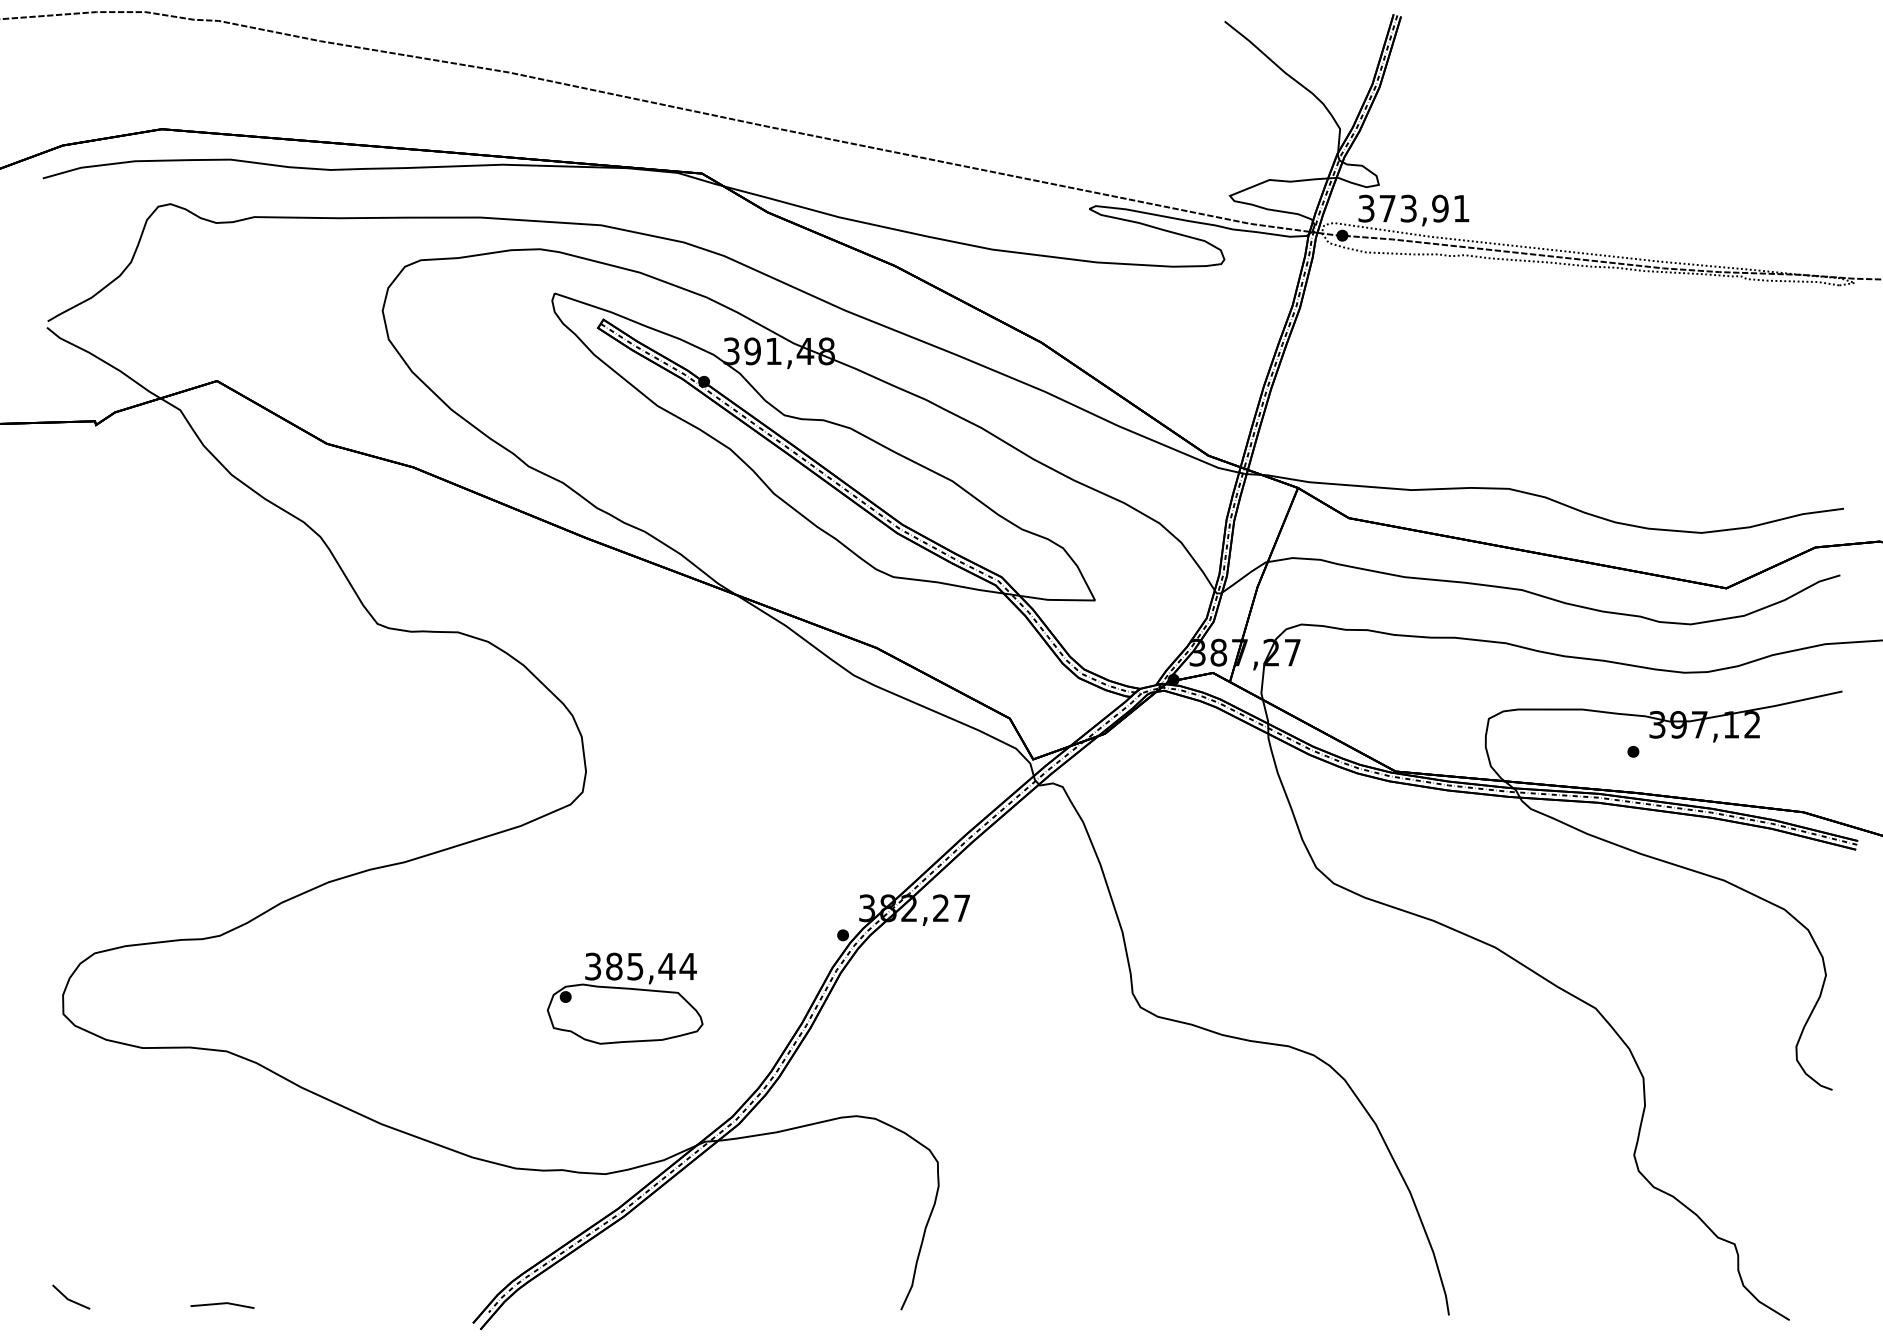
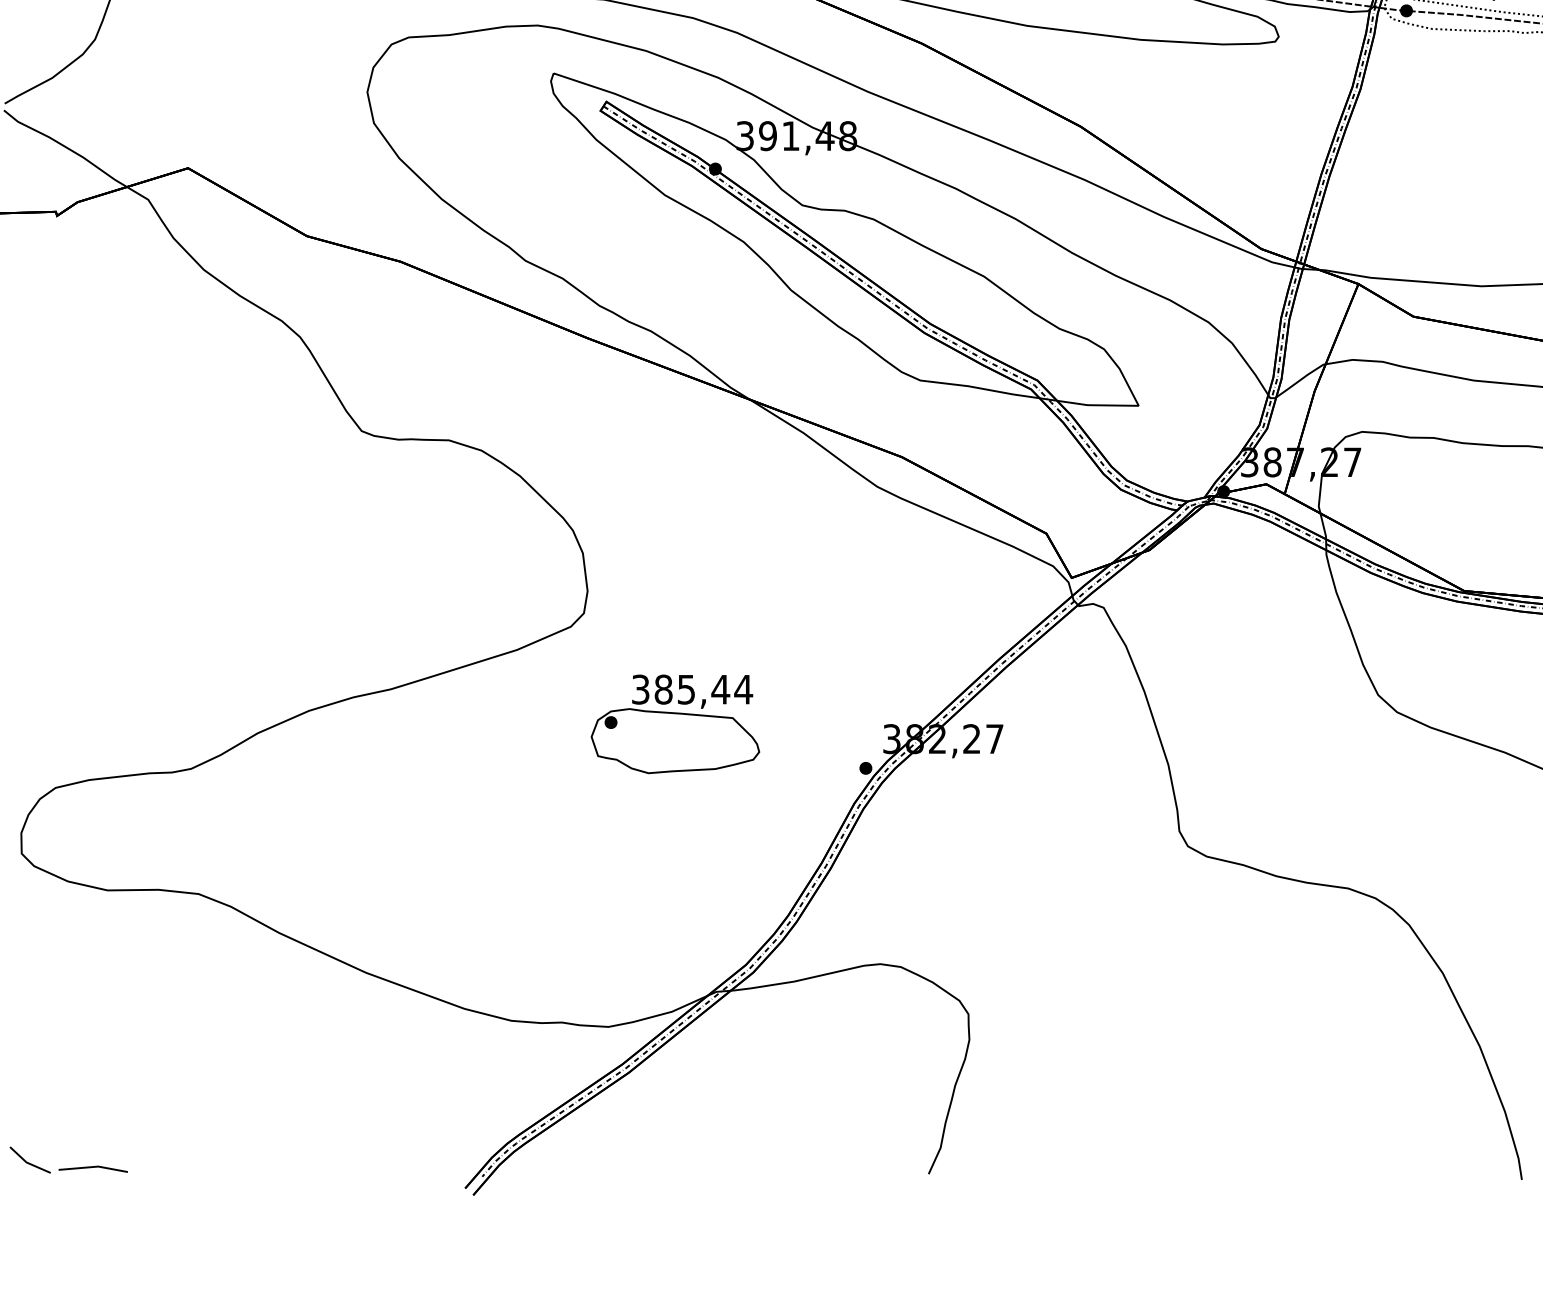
part: (624, 998) -> (674, 724), moved
line: (222, 1304) -> (93, 1168), moved

